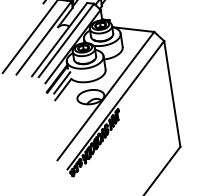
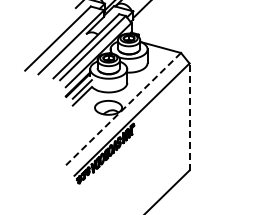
line: (172, 93) -> (189, 116), solid -> dashed
line: (105, 96) -> (123, 109), solid -> dashed

